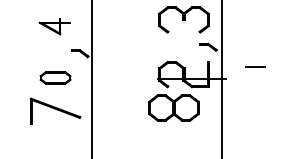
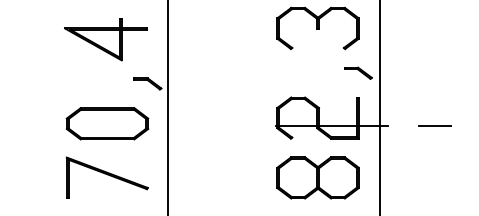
part: (54, 26) -> (105, 39), size x1.67
line: (255, 66) -> (435, 124), moved
part: (55, 77) -> (107, 122), size x1.67
part: (173, 107) -> (317, 177), moved

